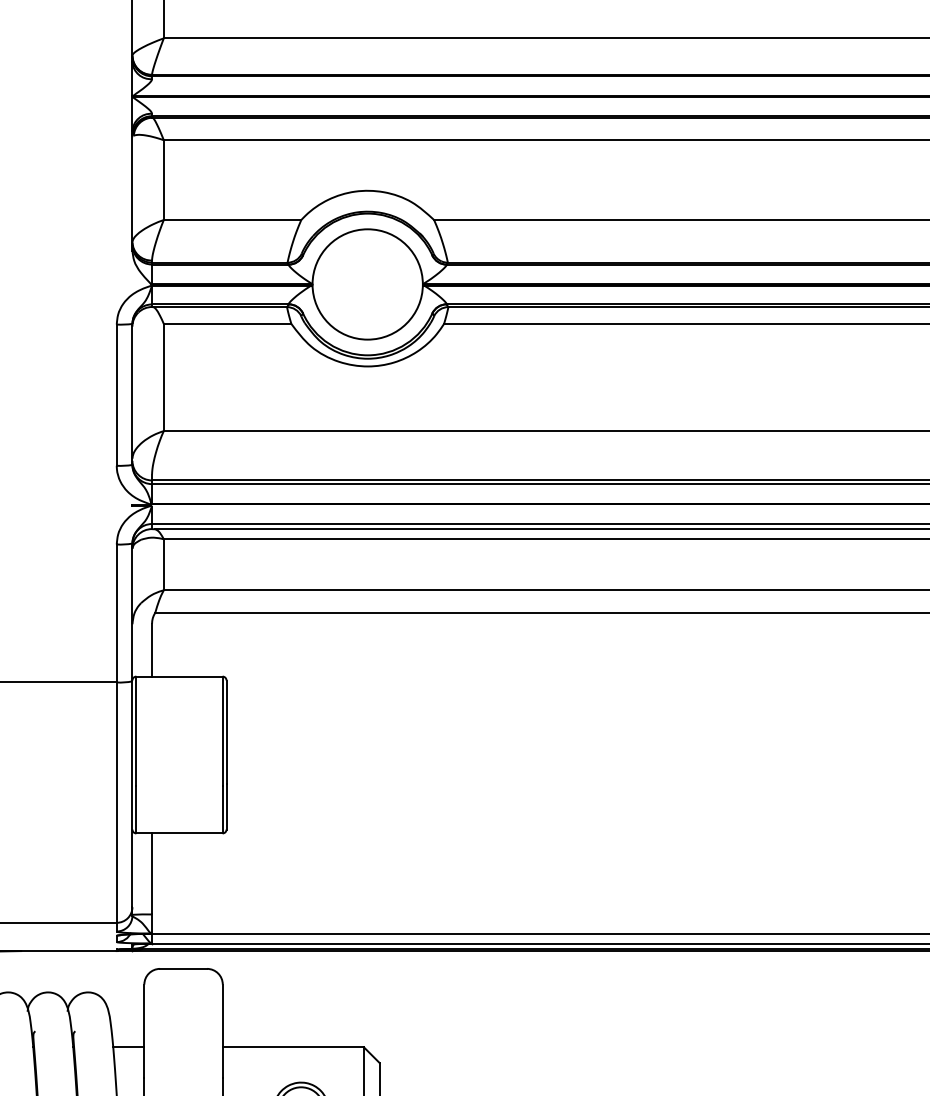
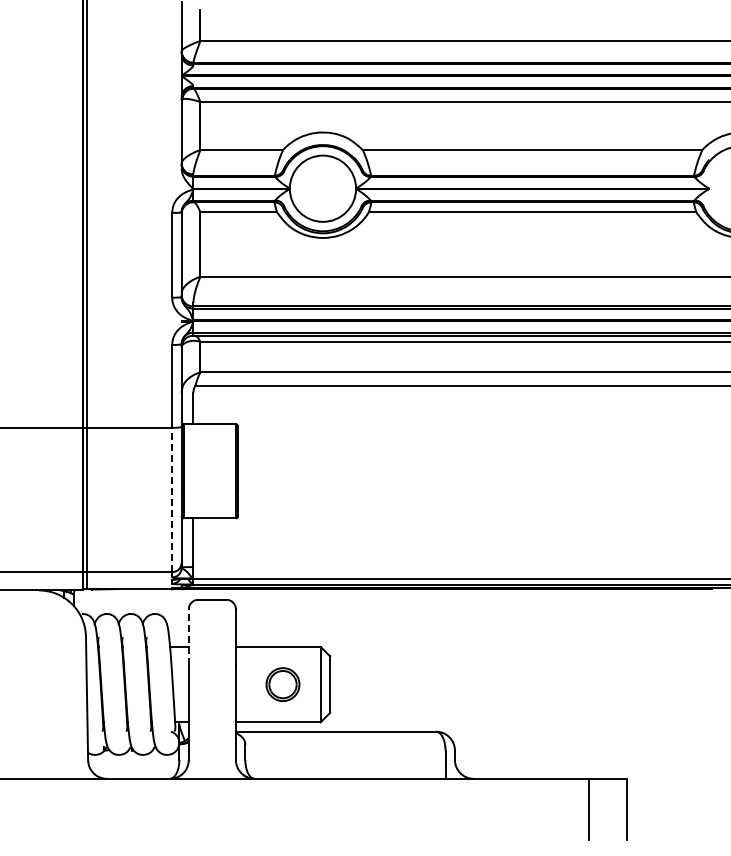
line: (117, 801) -> (172, 499), solid -> dashed
line: (143, 1031) -> (188, 637), solid -> dashed

